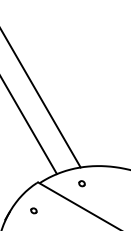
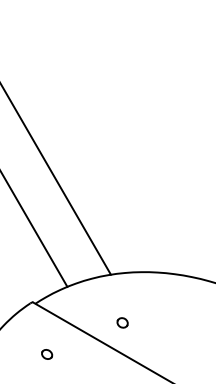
part: (81, 183) -> (121, 322), moved
part: (33, 210) -> (46, 353), moved

